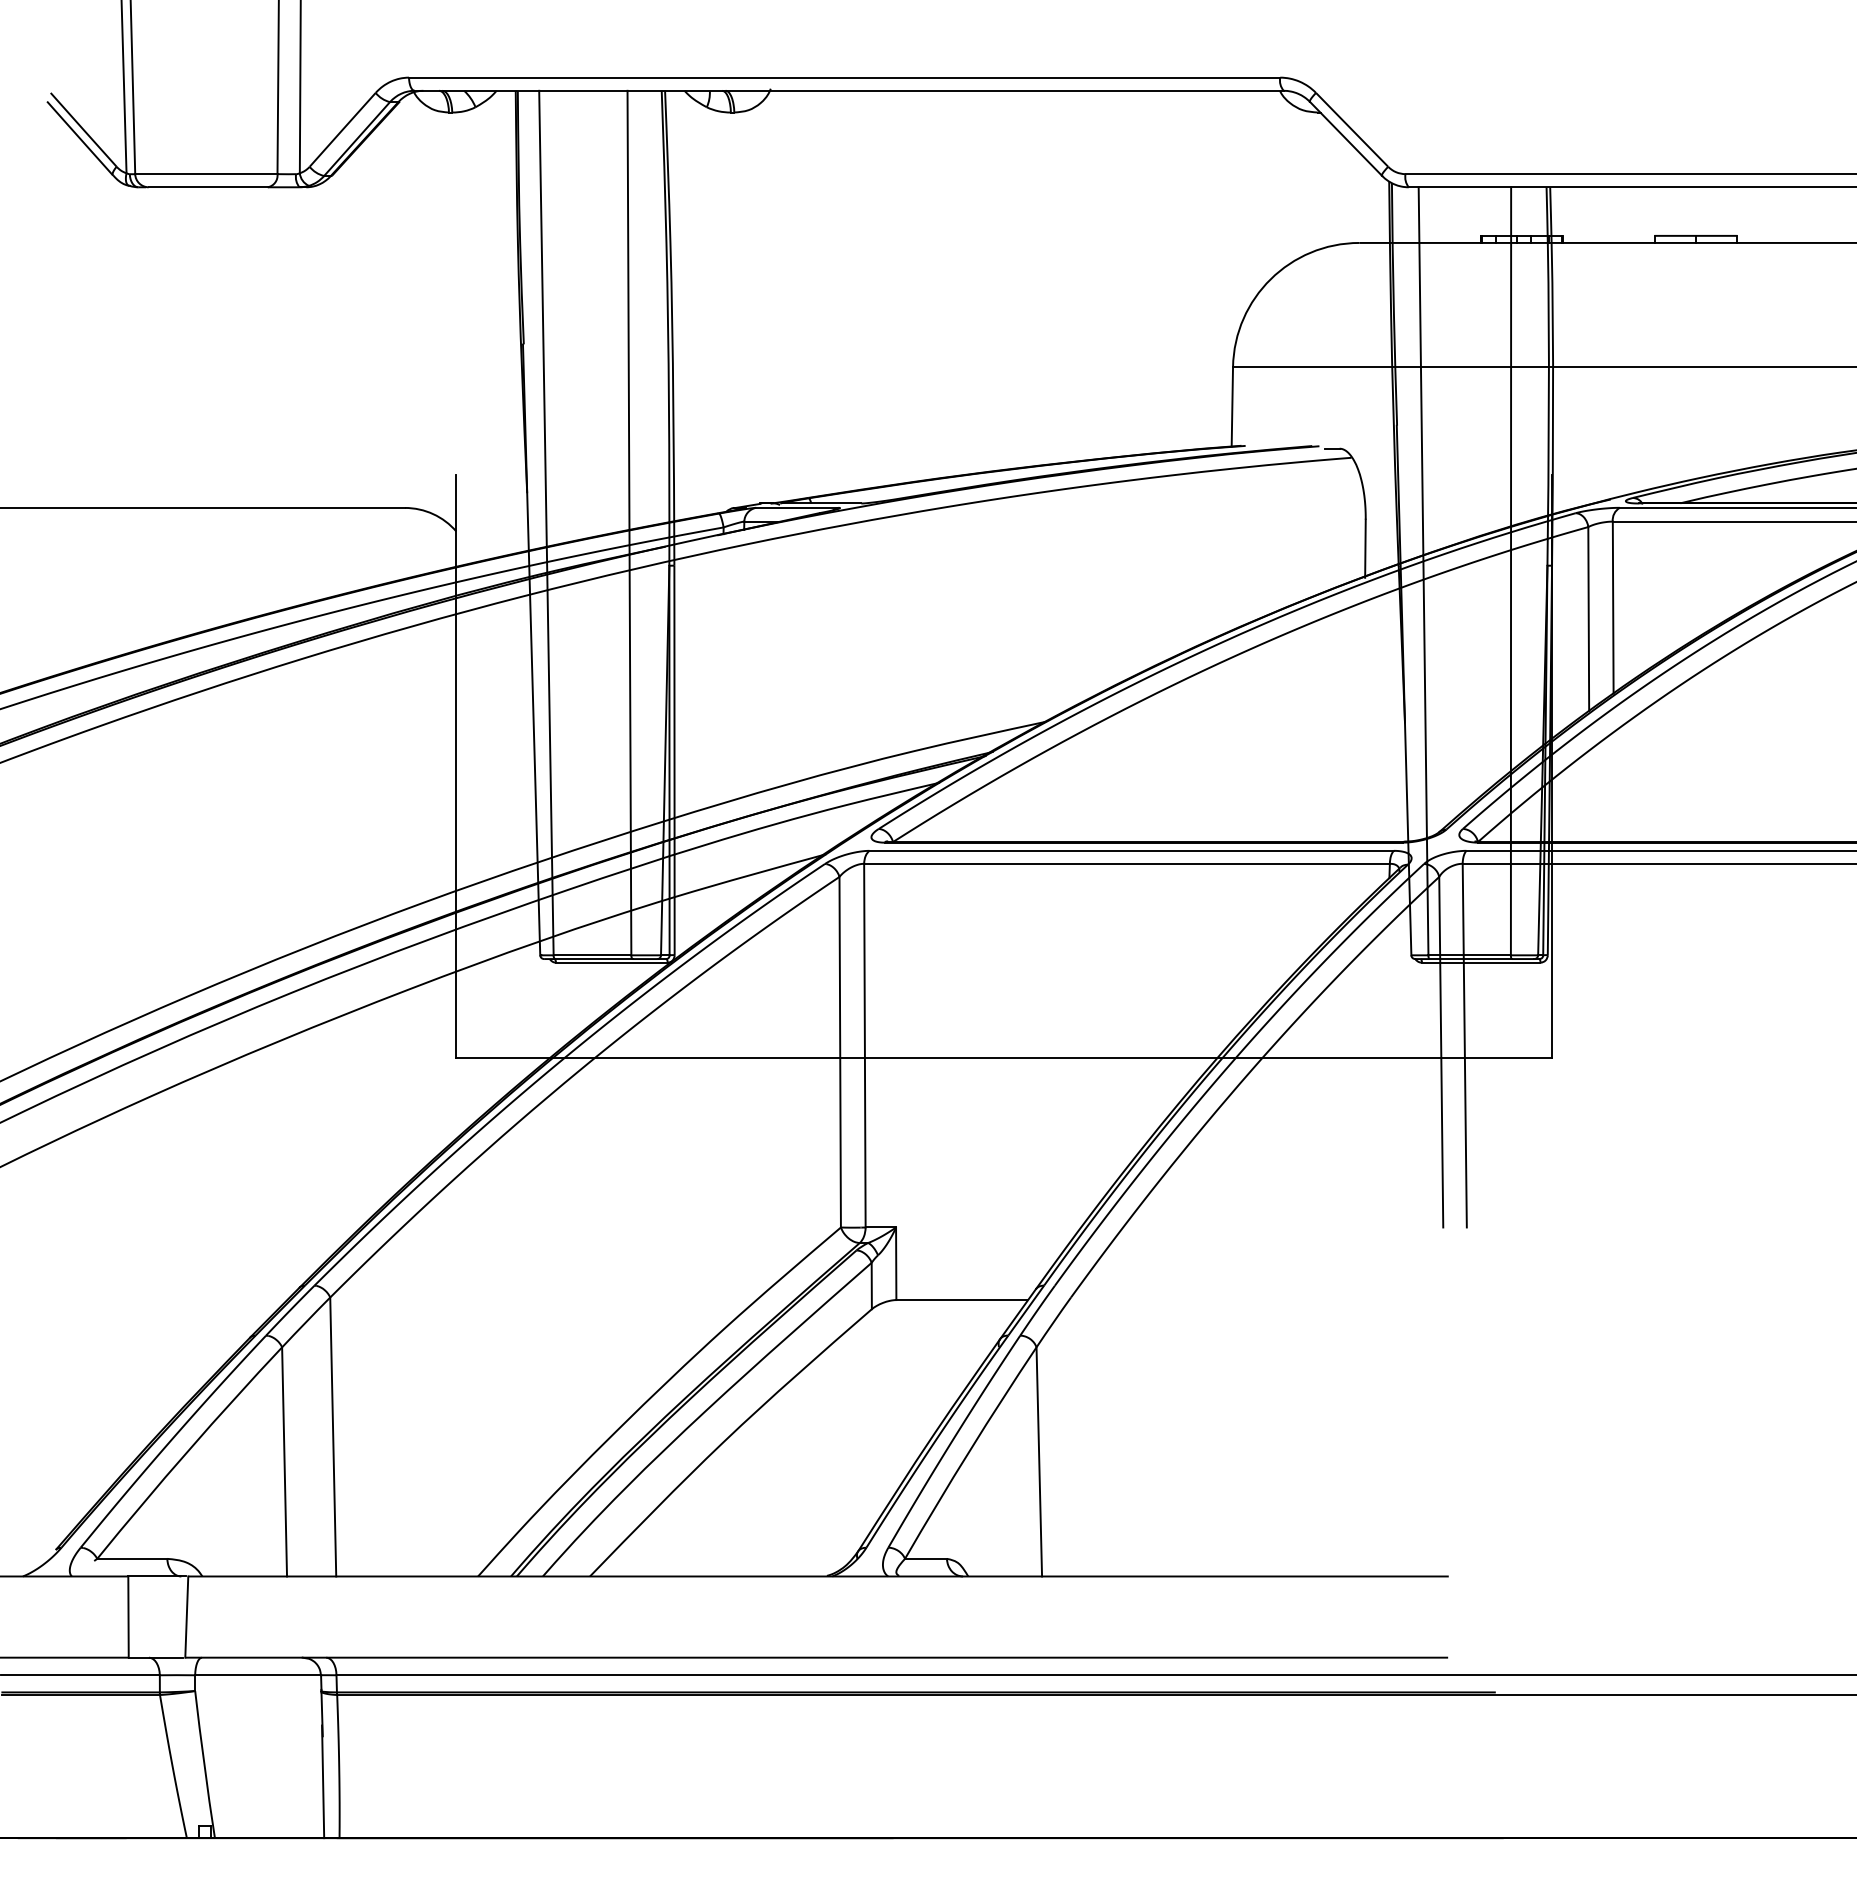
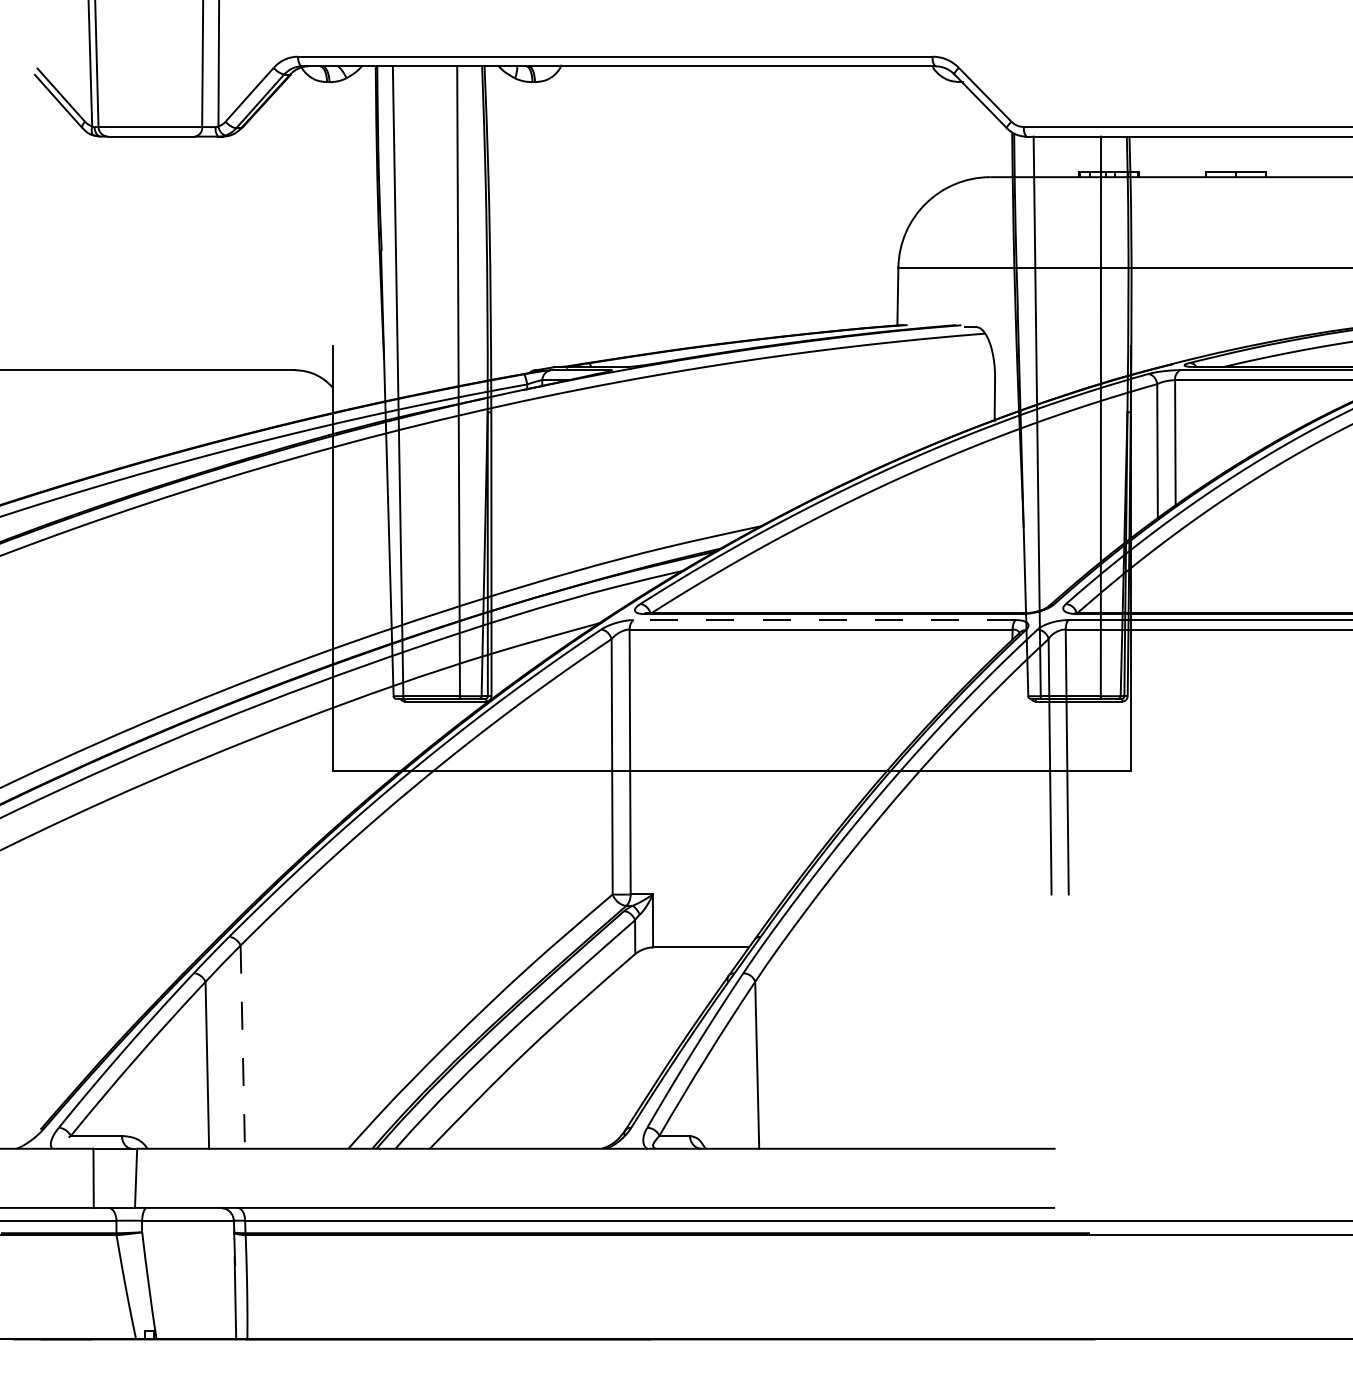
line: (1131, 850) -> (824, 619), solid -> dashed
line: (333, 1437) -> (242, 1047), solid -> dashed

